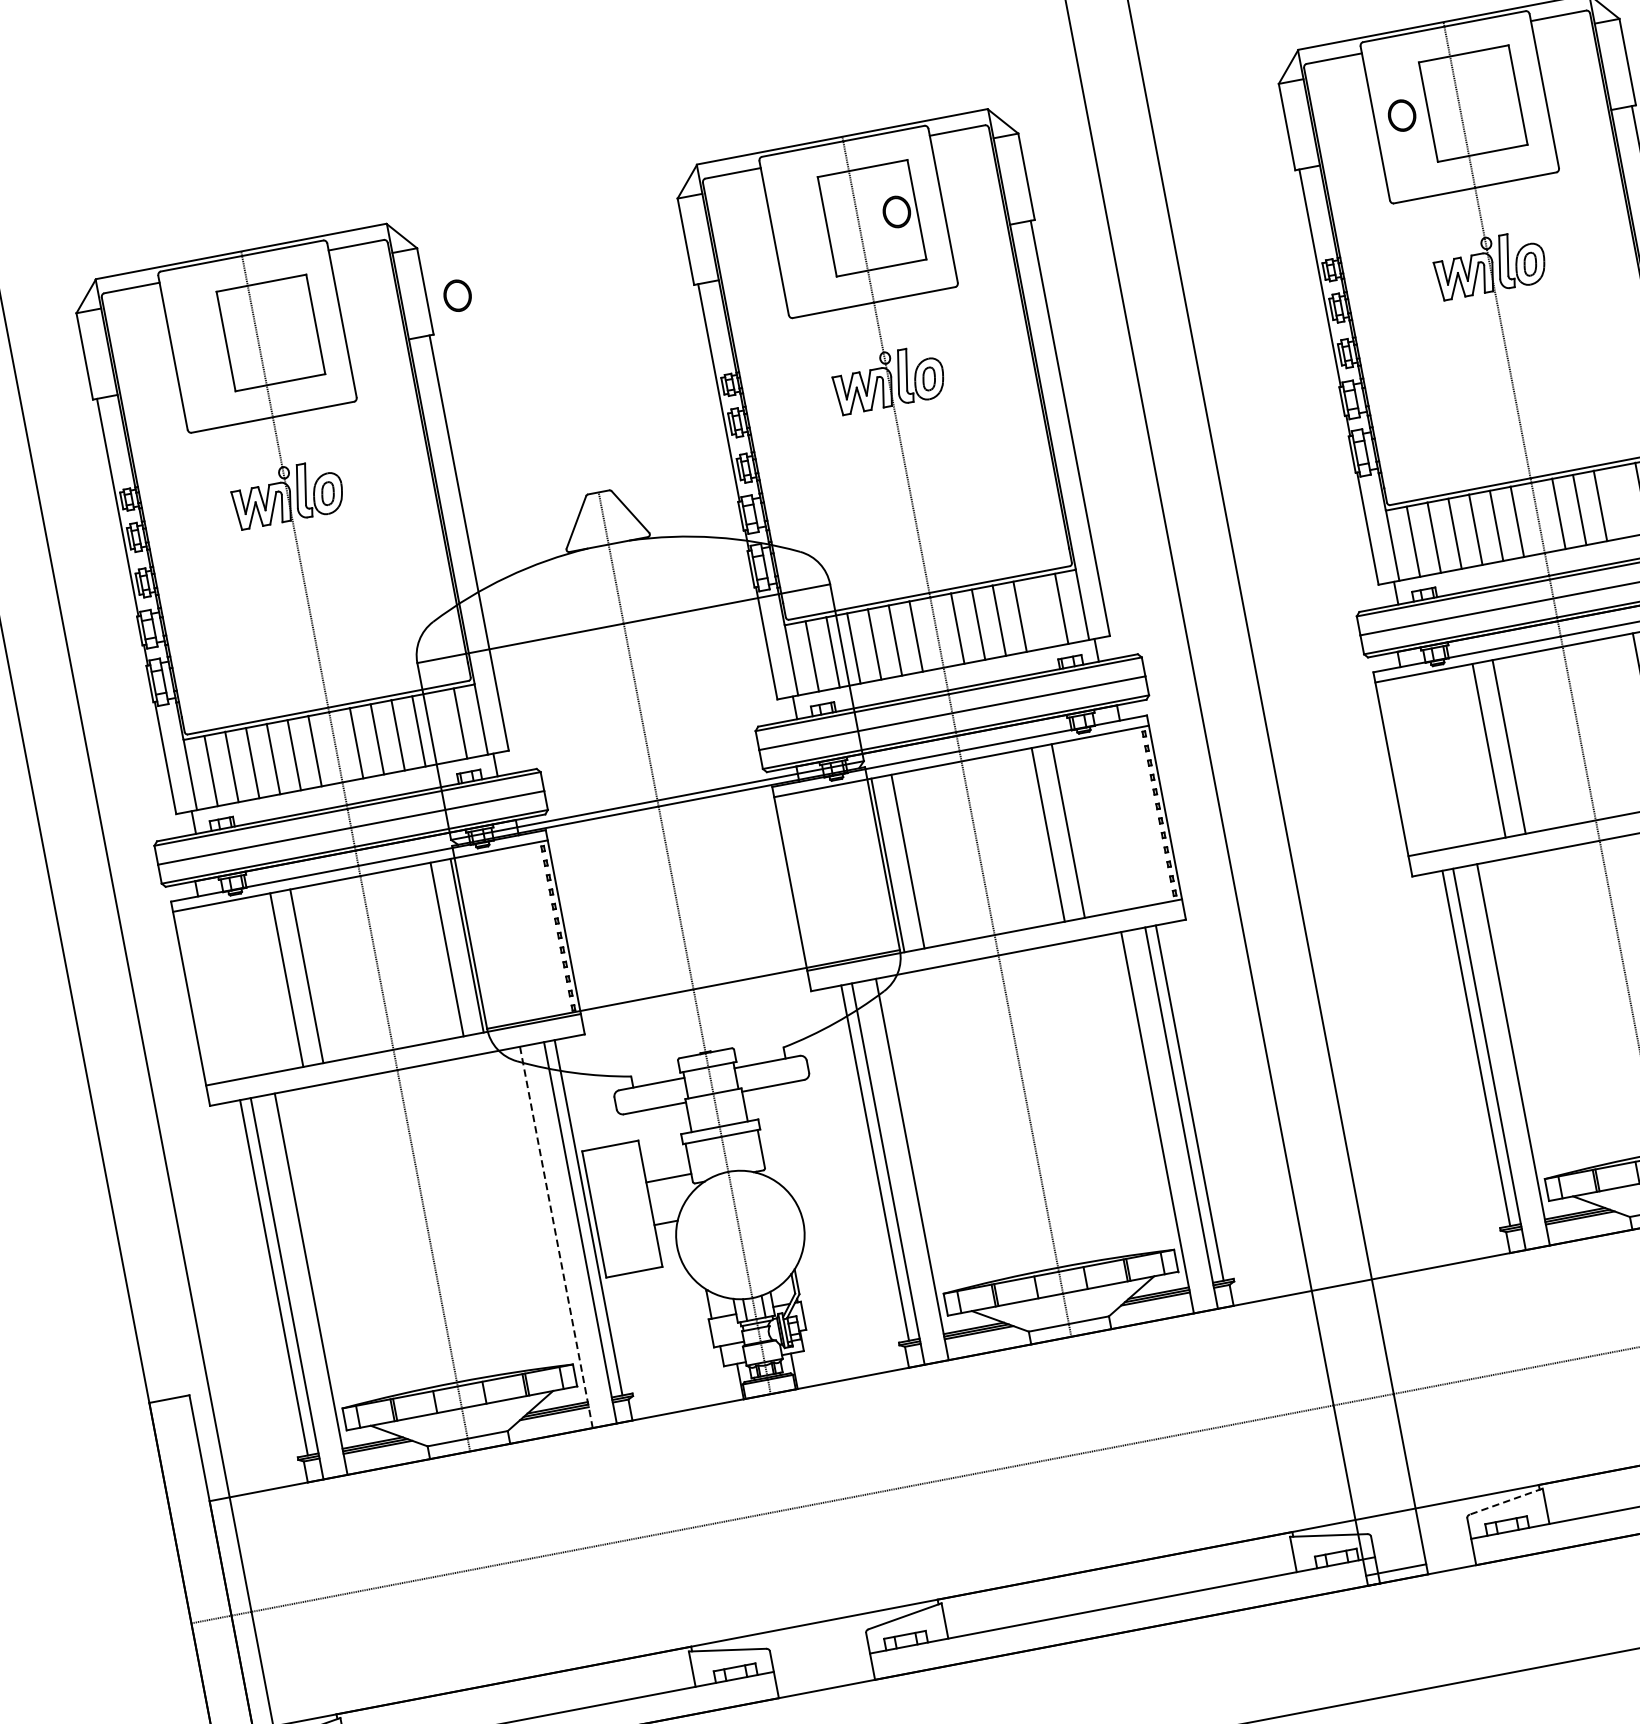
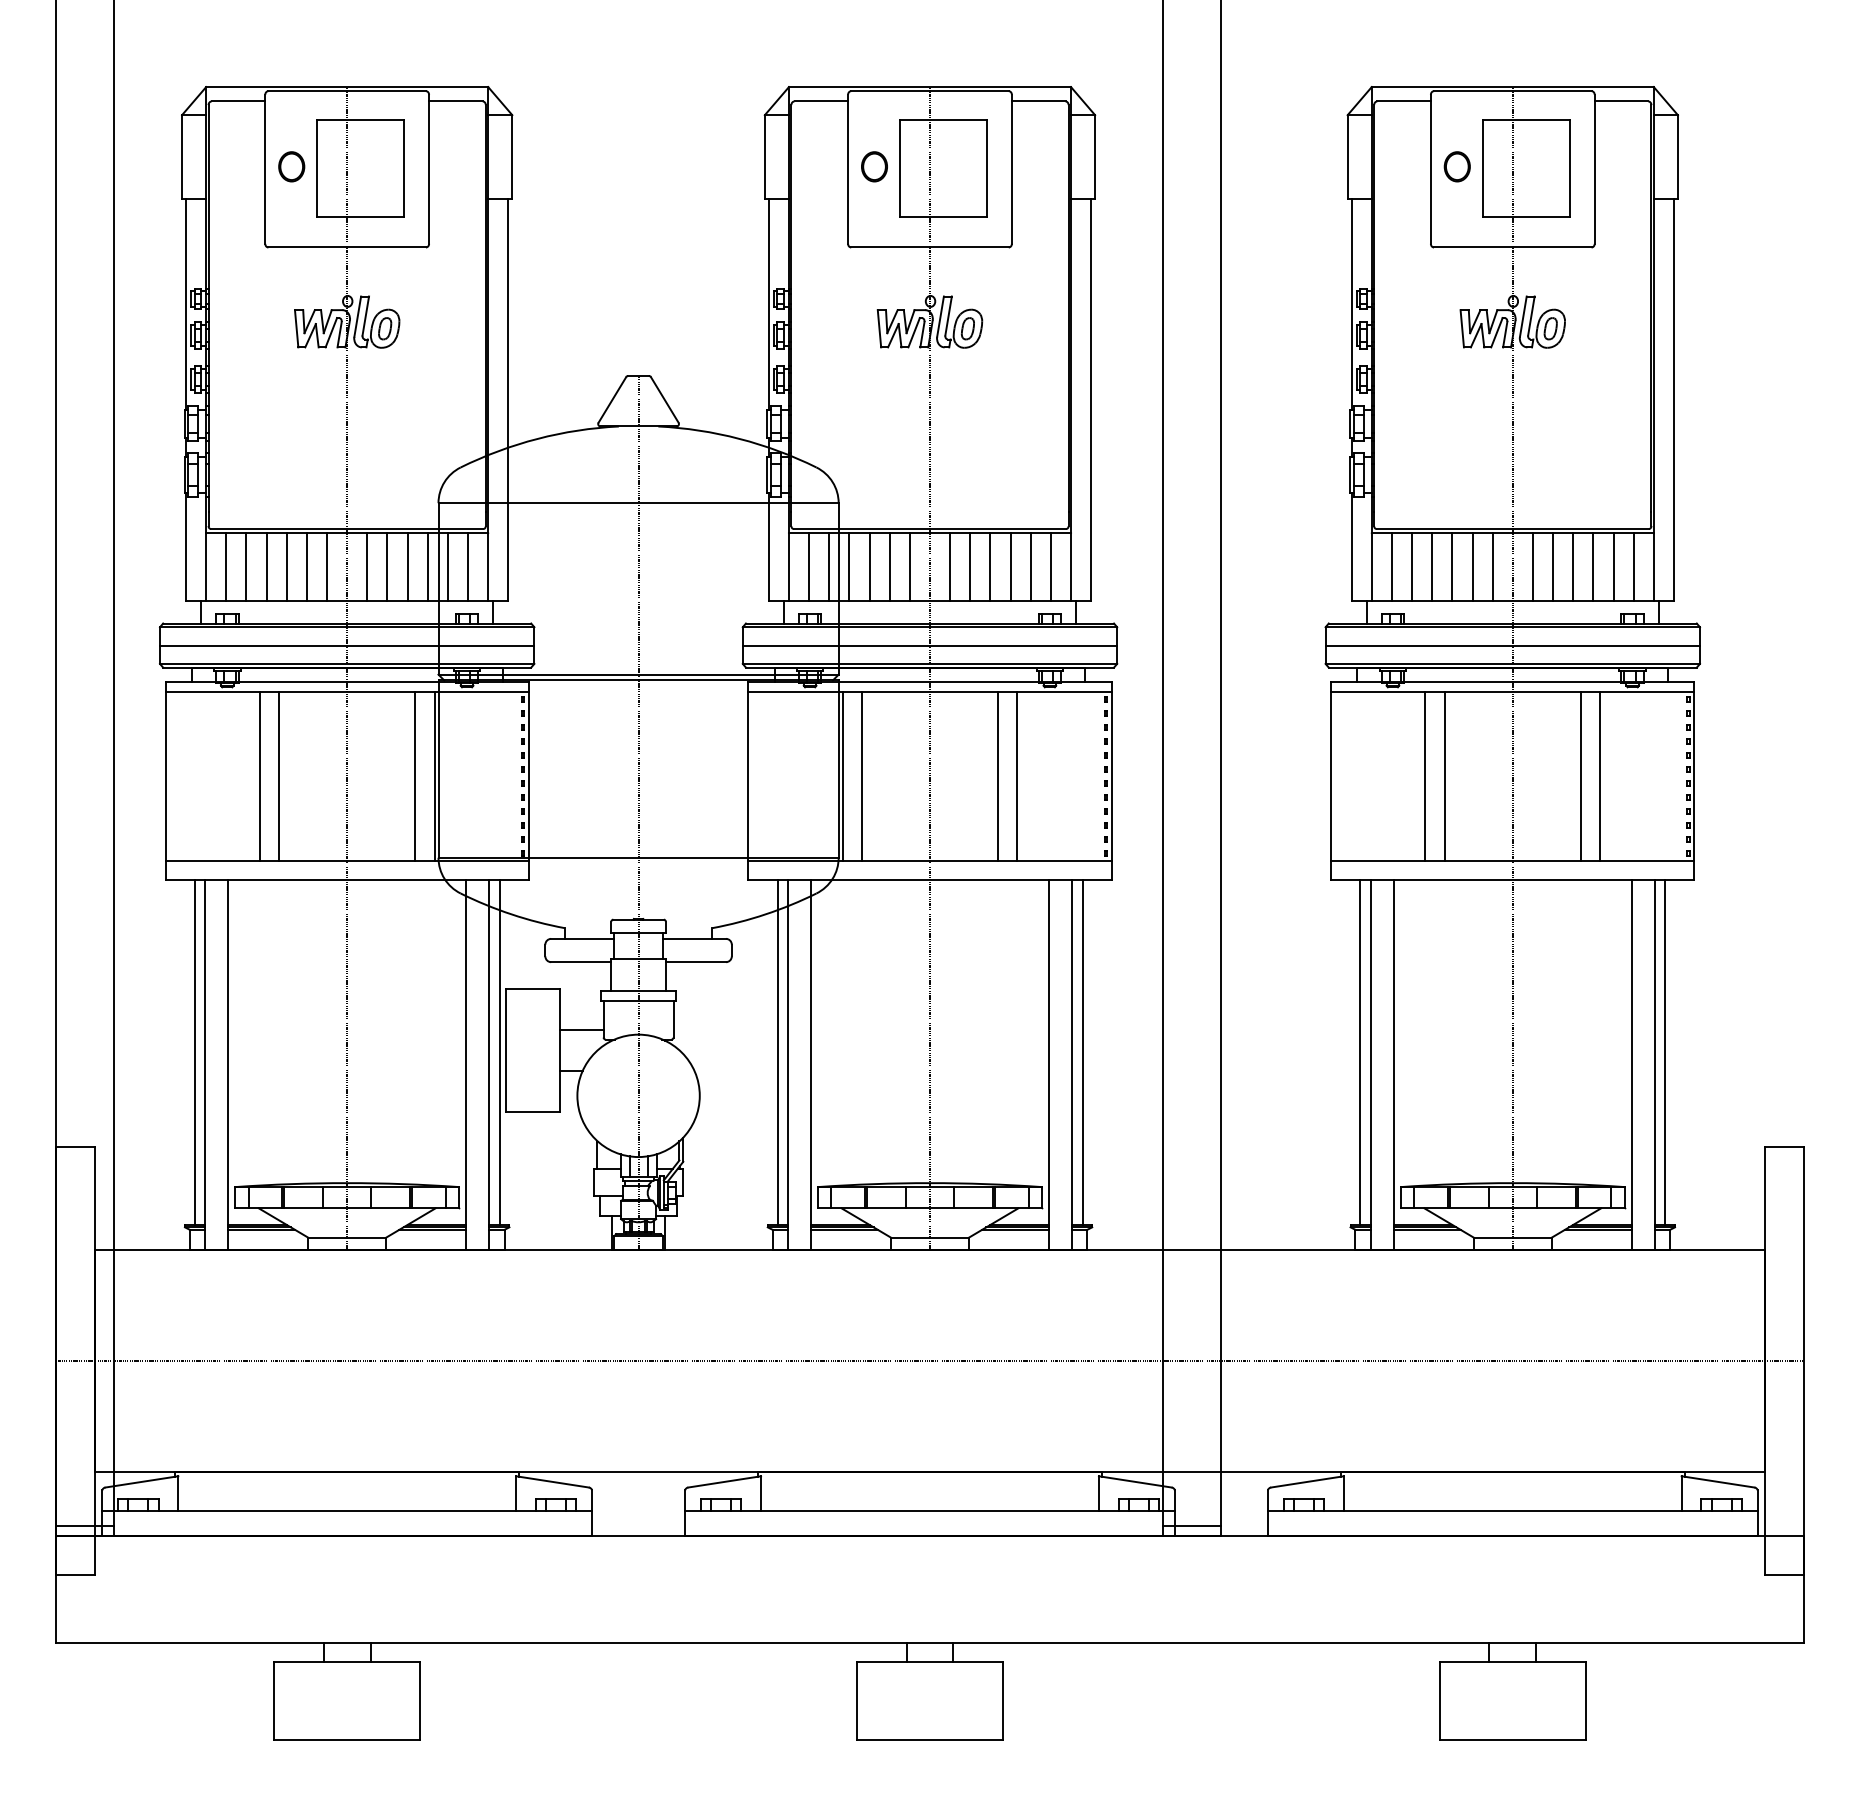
part: (896, 211) -> (874, 166), moved
part: (457, 295) -> (291, 166), moved
line: (1621, 502) -> (1593, 567), added
line: (1040, 612) -> (1030, 567), added
line: (439, 727) -> (447, 567), added
line: (556, 1237) -> (466, 1065), dashed -> solid
line: (1506, 1501) -> (1307, 1481), dashed -> solid

